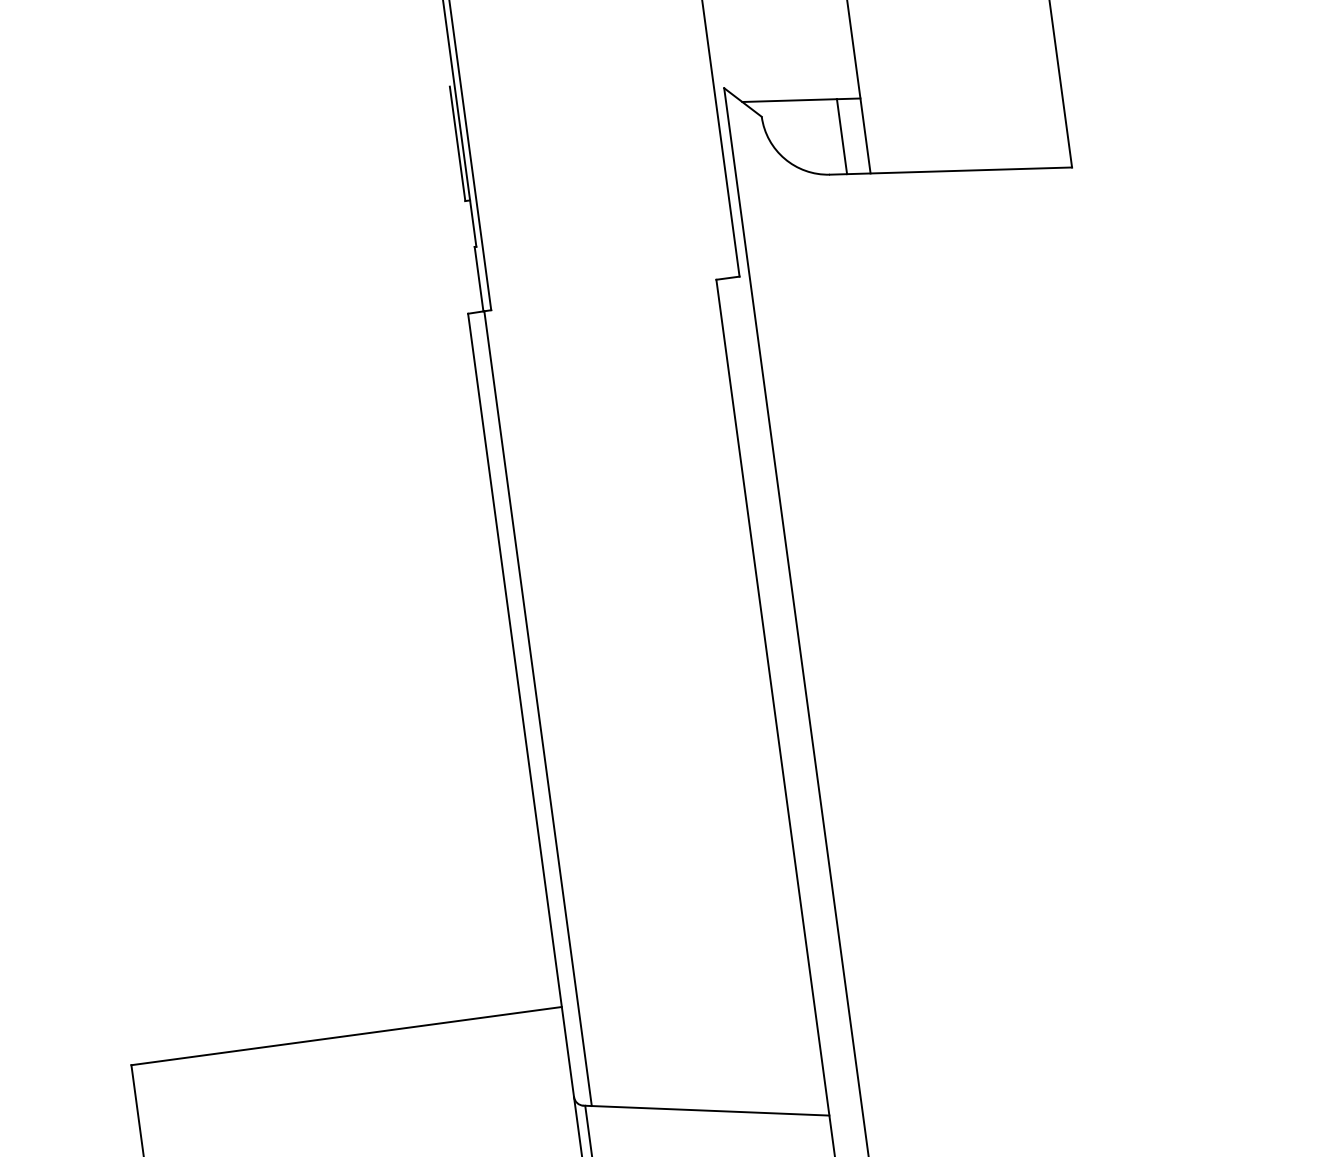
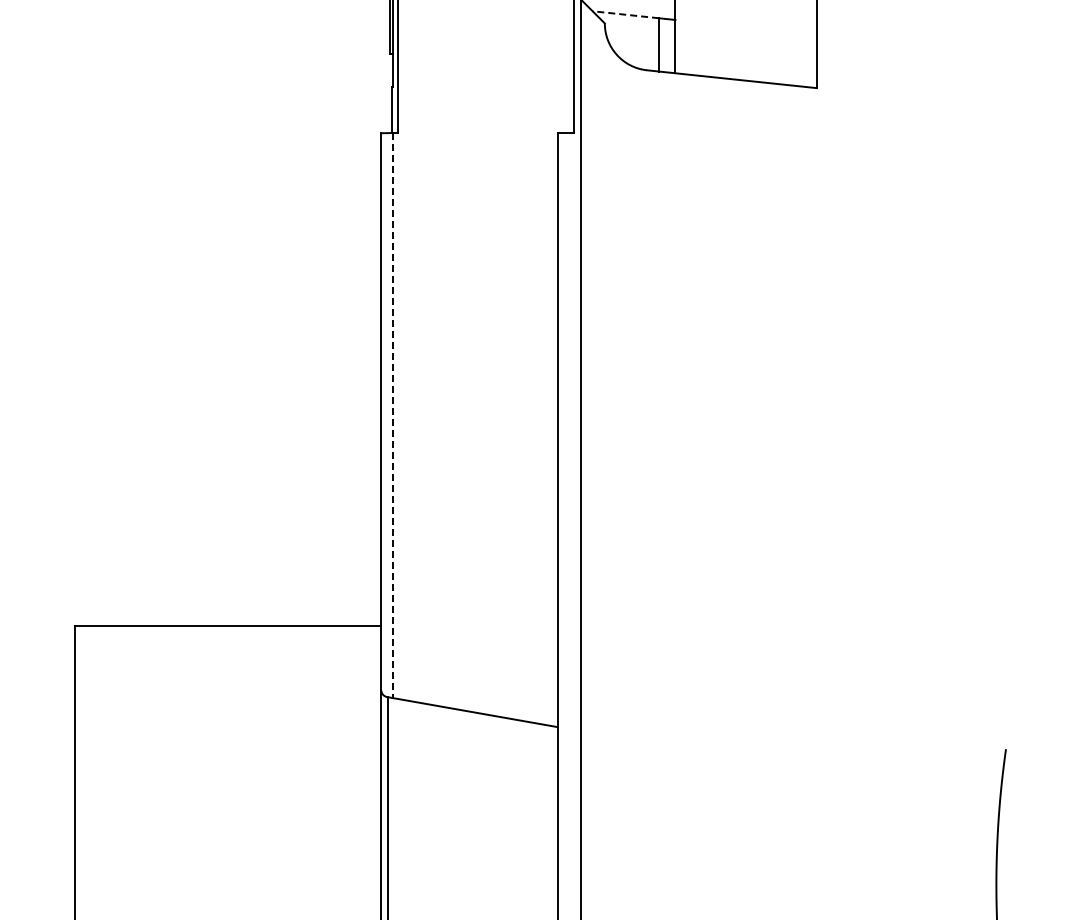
line: (789, 100) -> (625, 14), solid -> dashed
line: (537, 708) -> (392, 415), solid -> dashed

